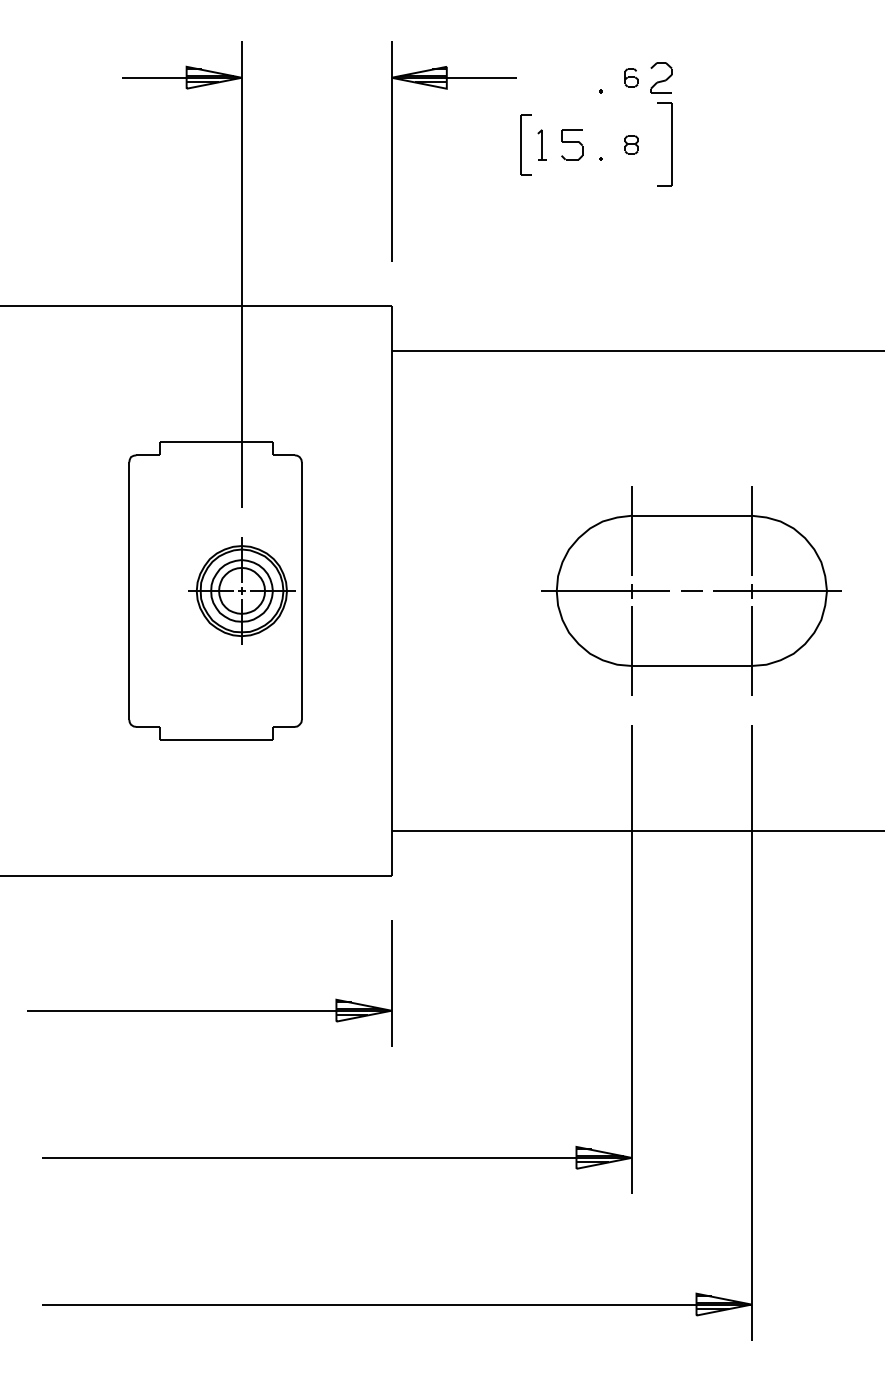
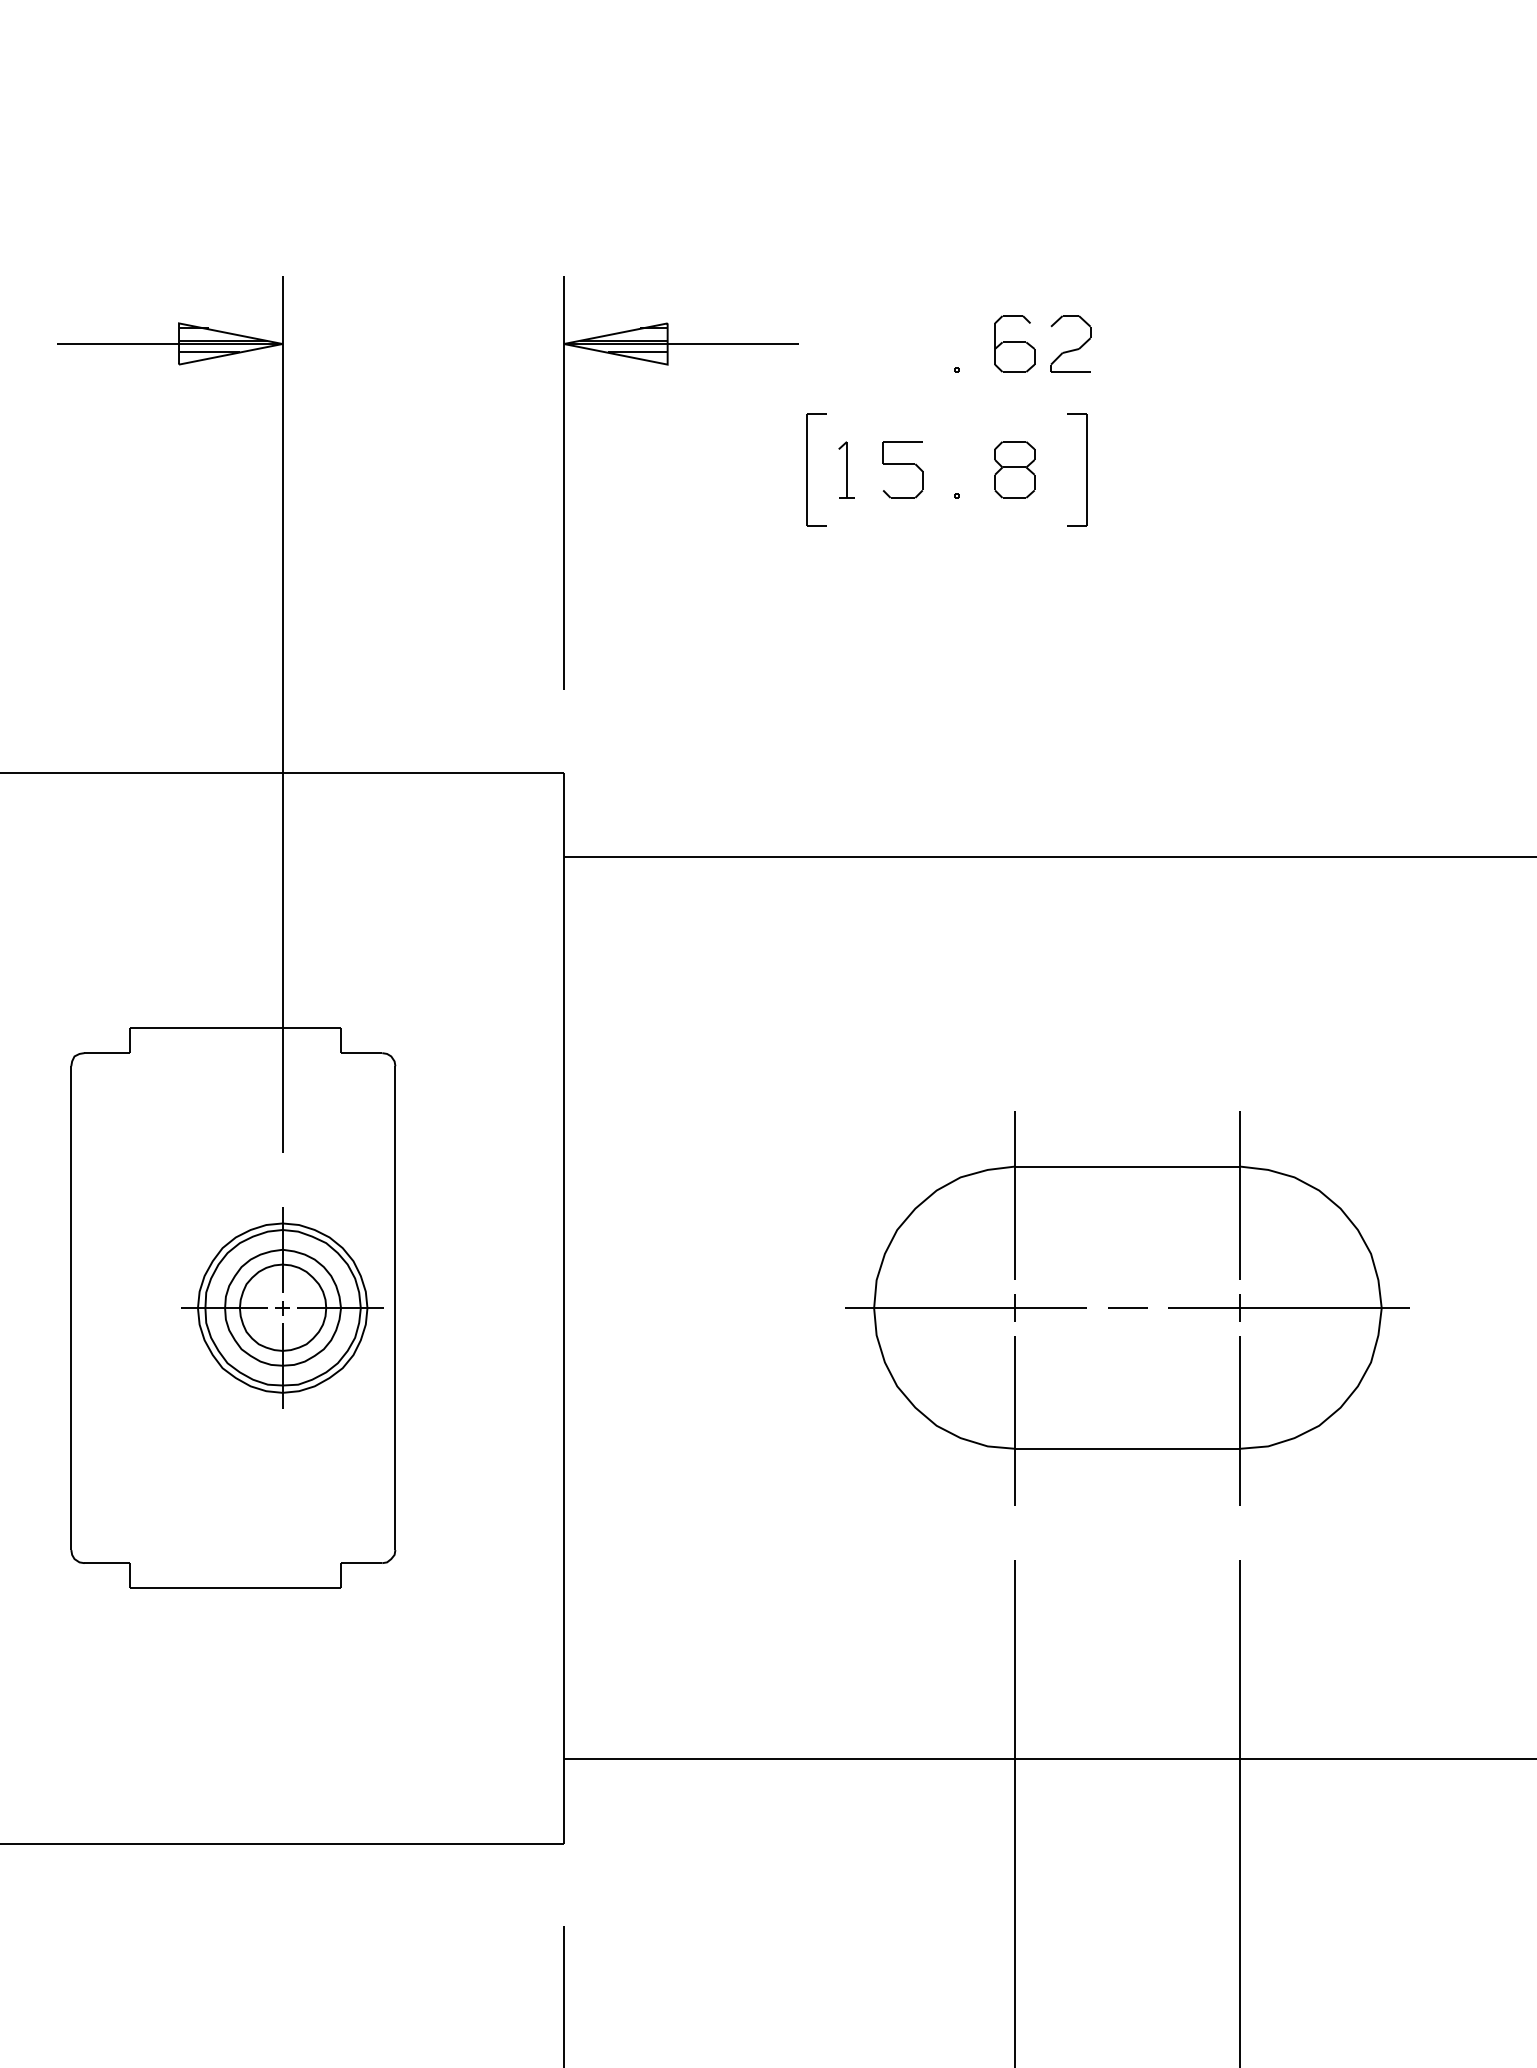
part: (631, 77) -> (1014, 343), size x1.67
part: (631, 144) -> (1014, 469), size x1.67
part: (664, 144) -> (1076, 469), size x0.71

